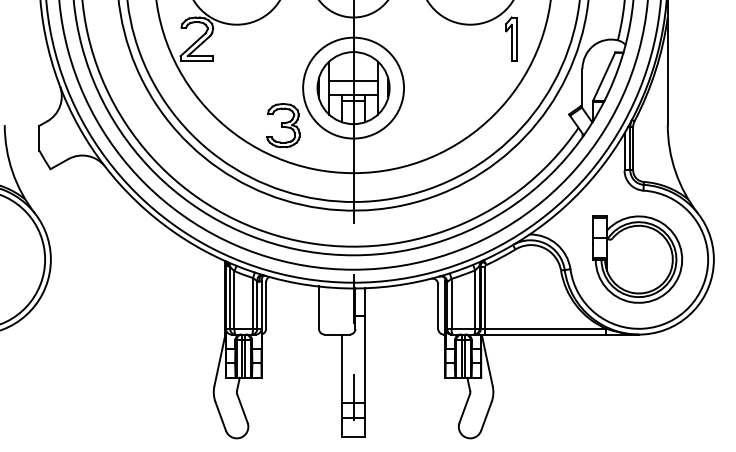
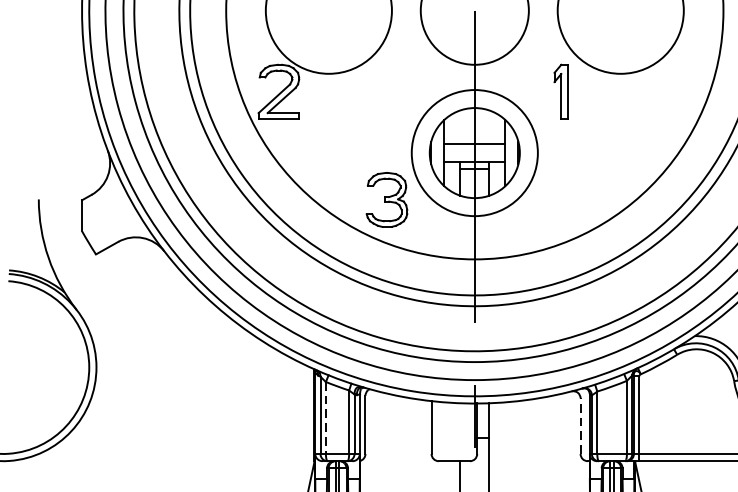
part: (511, 38) -> (560, 91), moved
line: (234, 300) -> (325, 418), solid -> dashed
line: (438, 306) -> (580, 426), solid -> dashed

